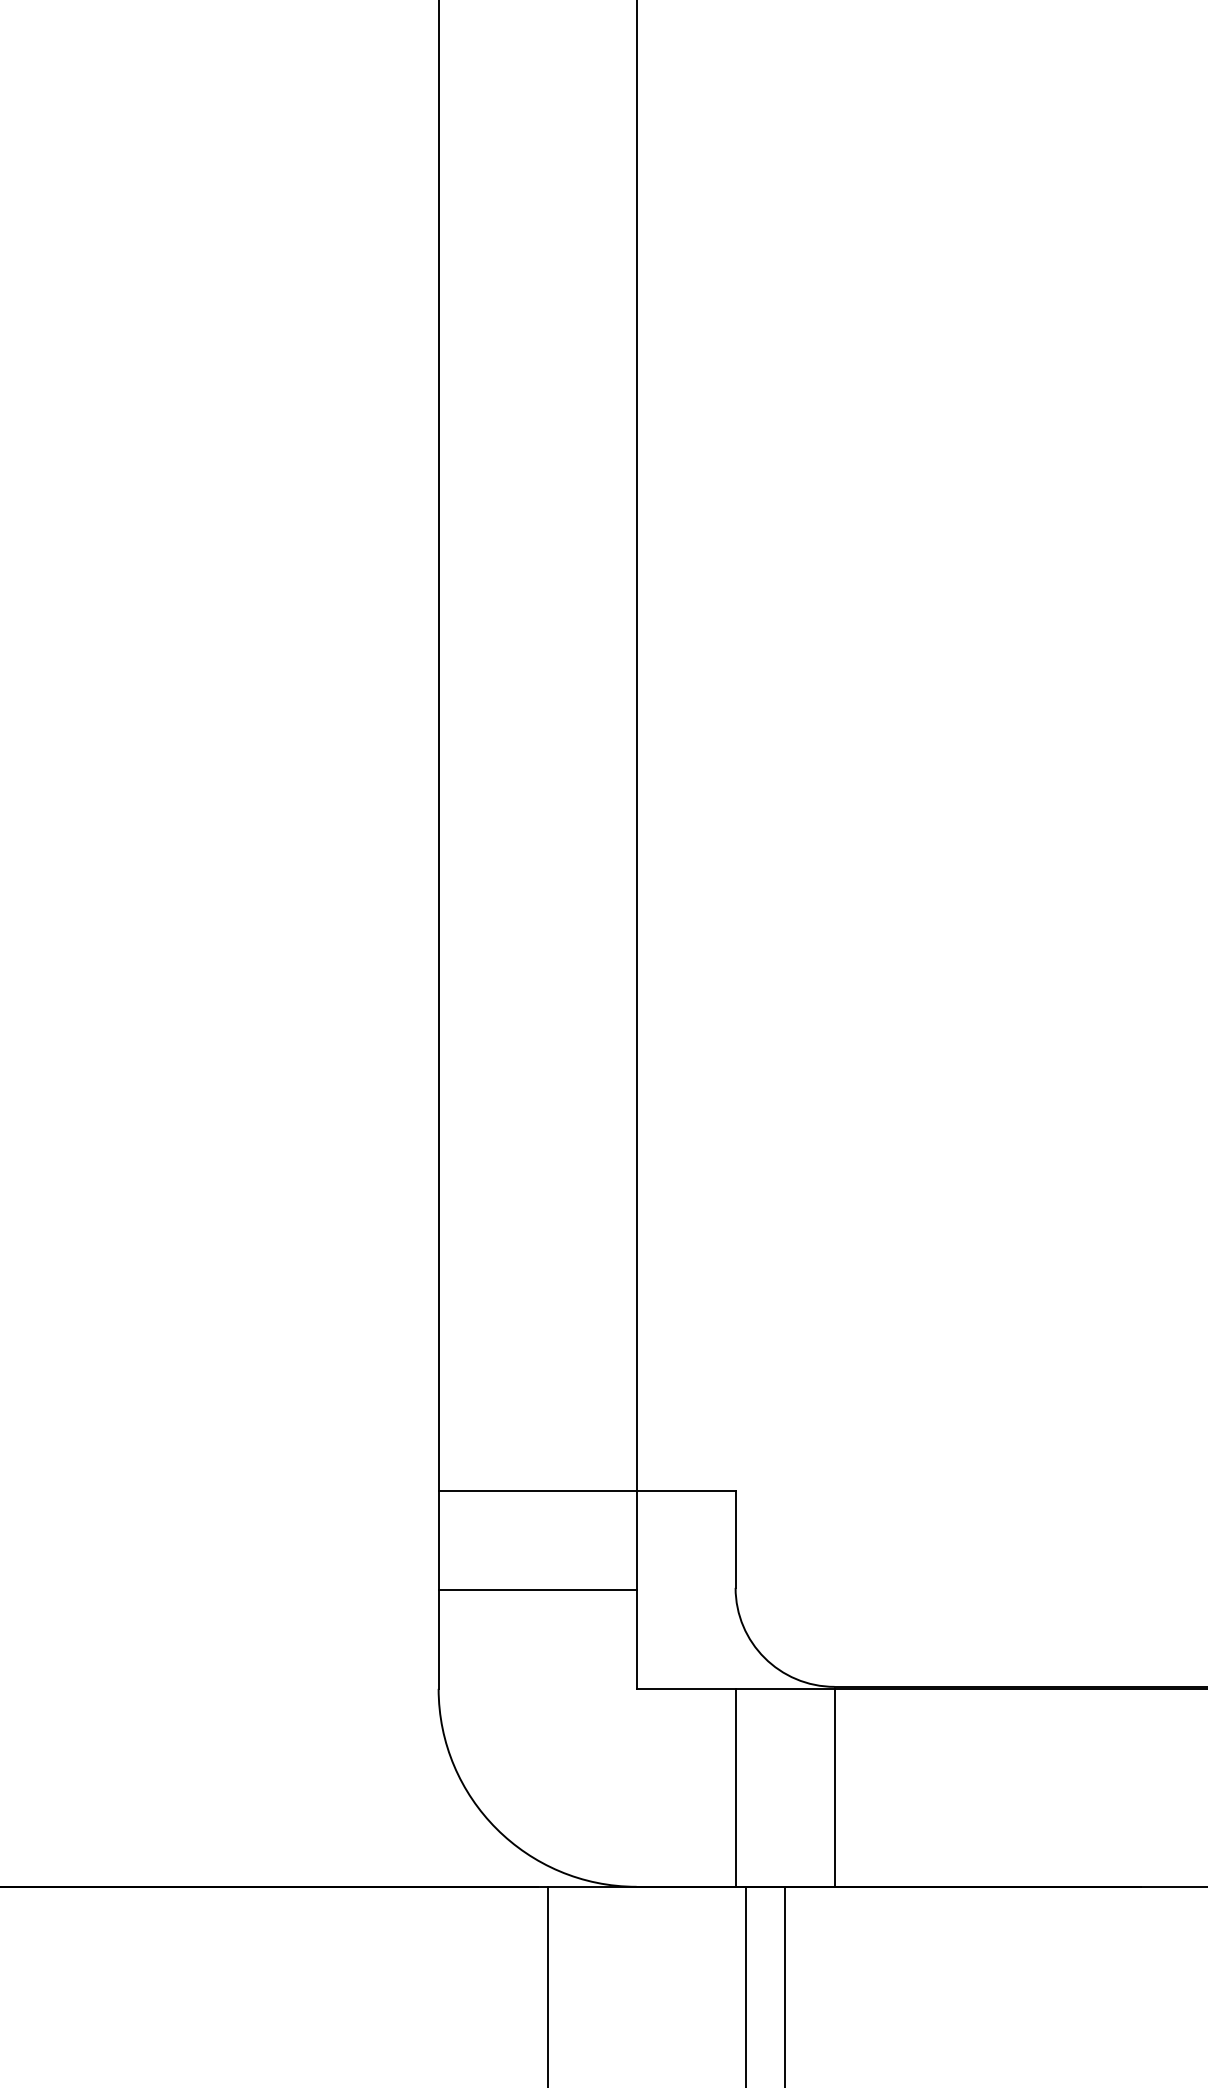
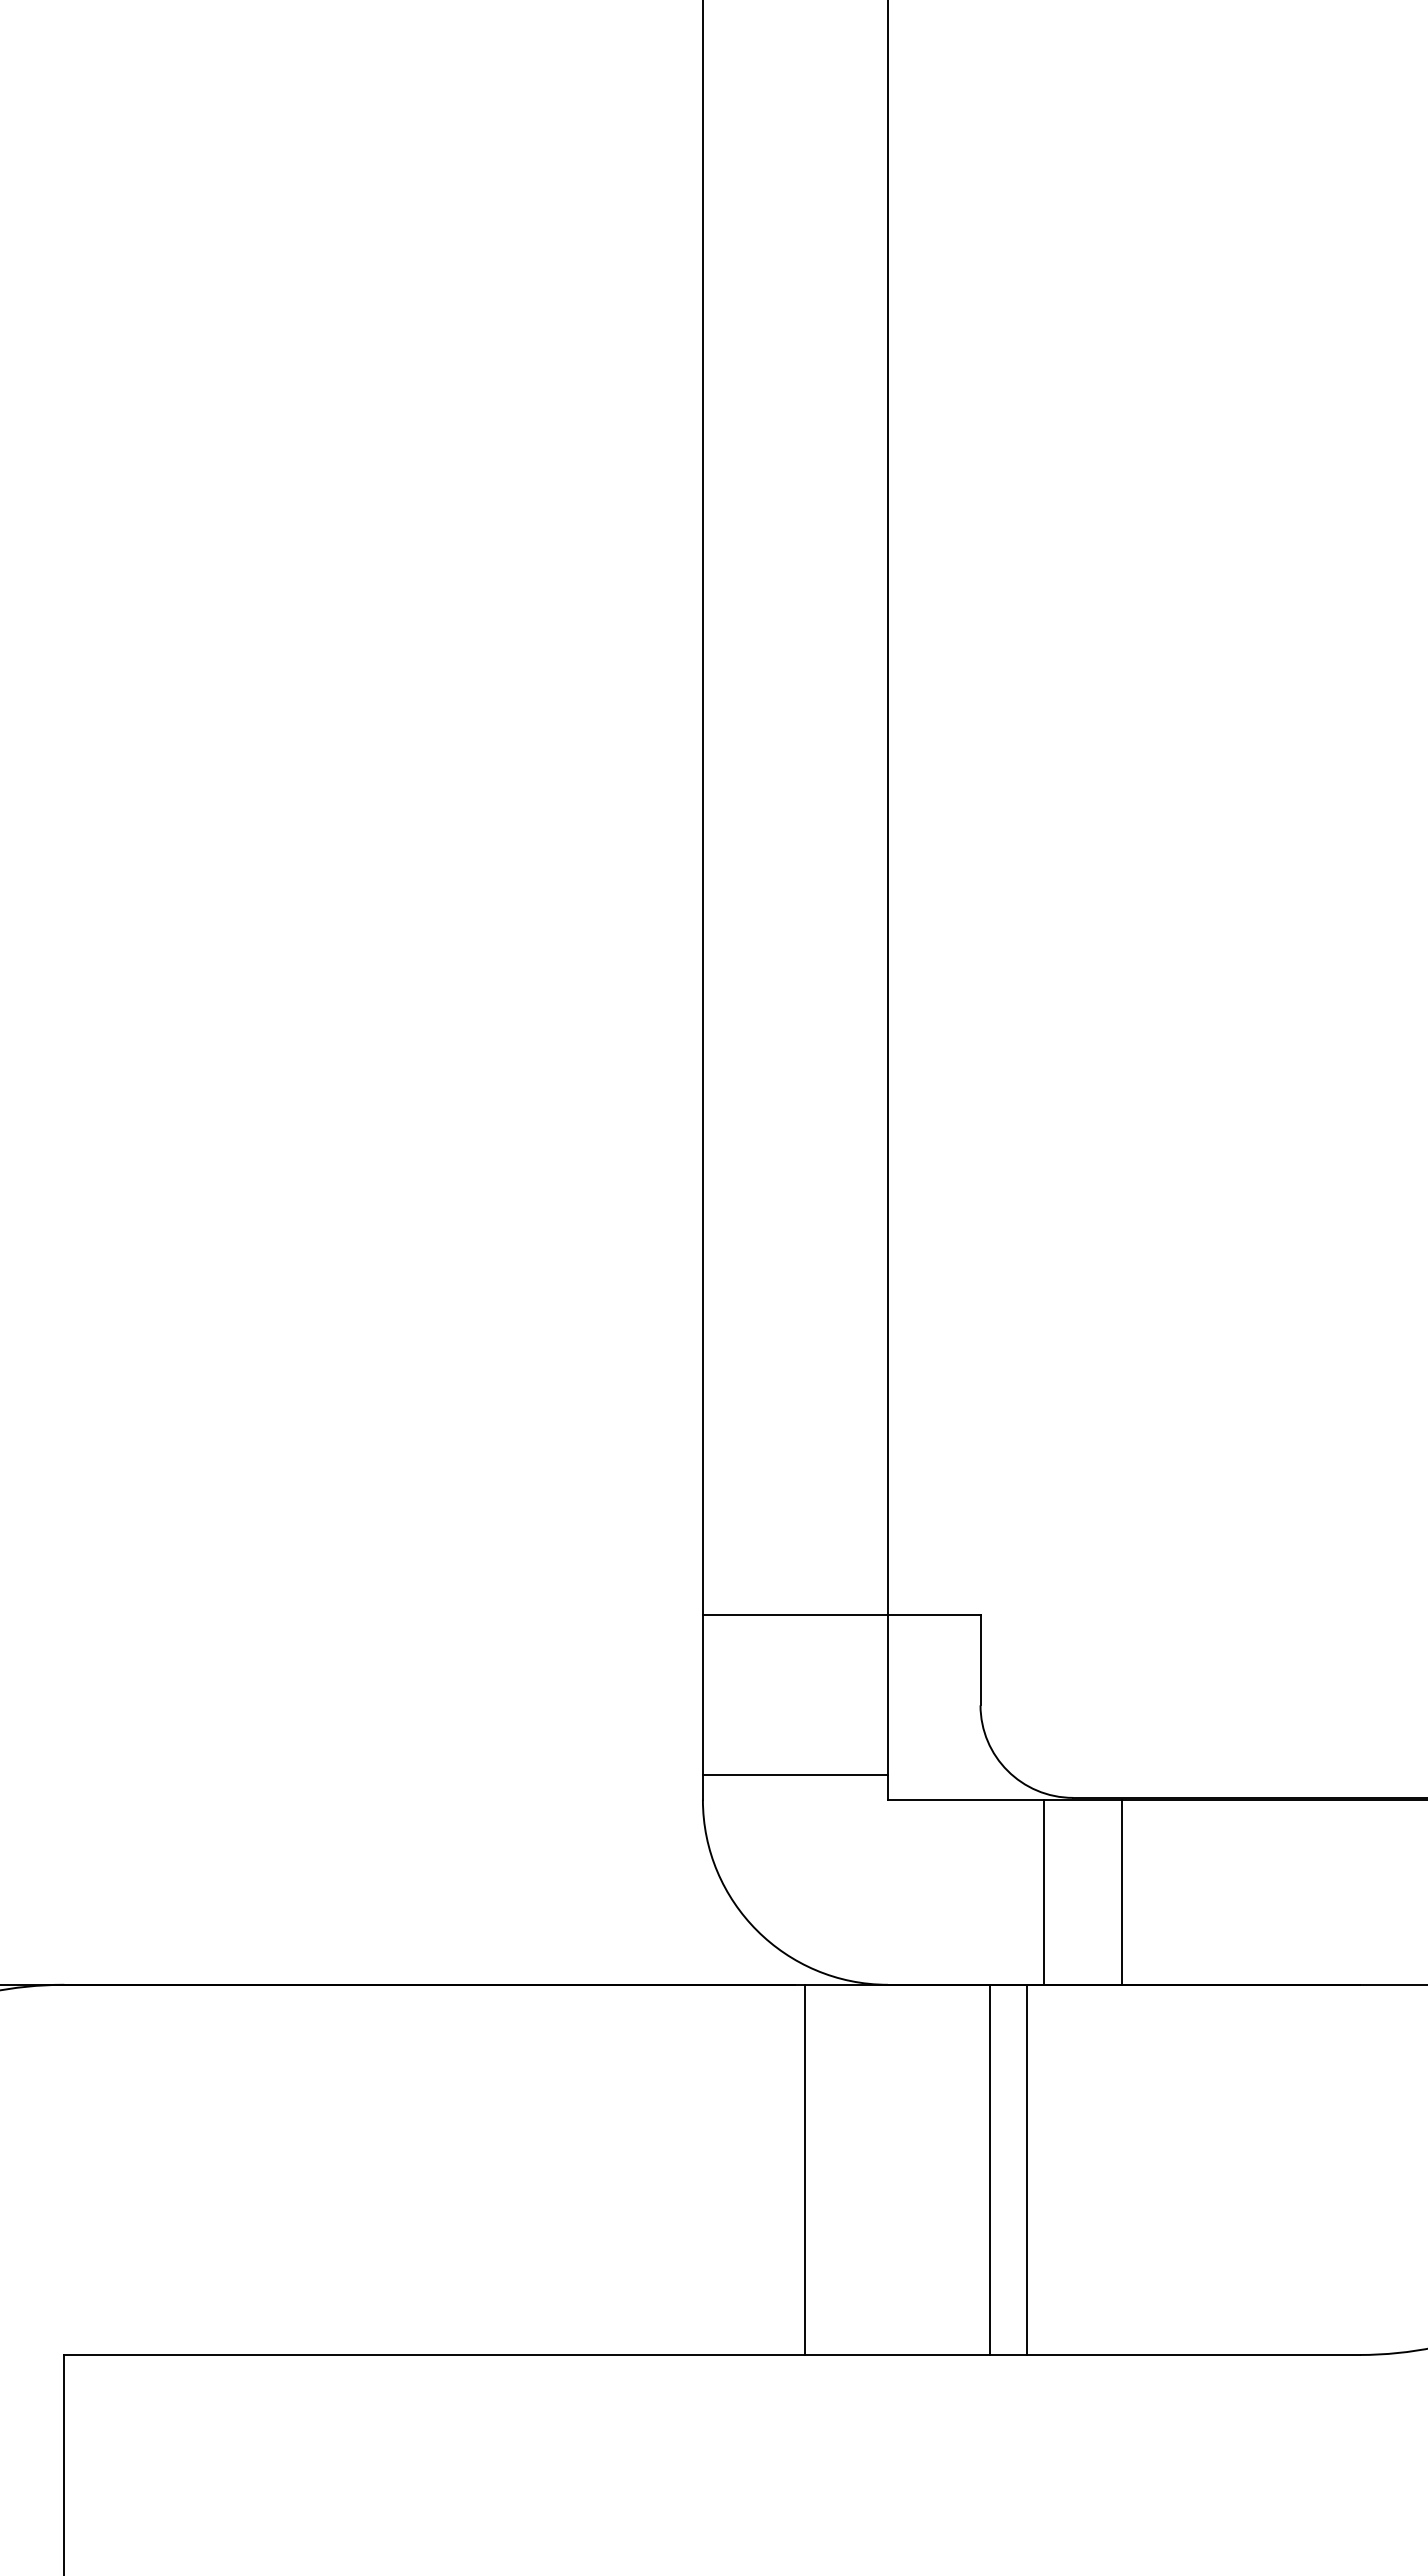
line: (536, 1590) -> (794, 1775), moved
line: (735, 1787) -> (1043, 1891), moved
line: (835, 1787) -> (1122, 1891), moved

